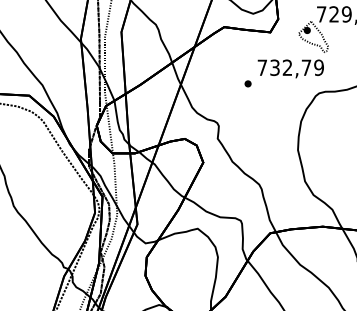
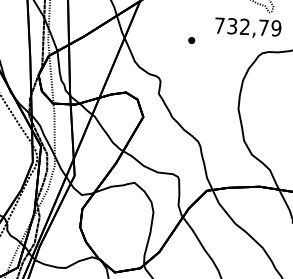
text: (290, 68) -> (247, 27), moved

